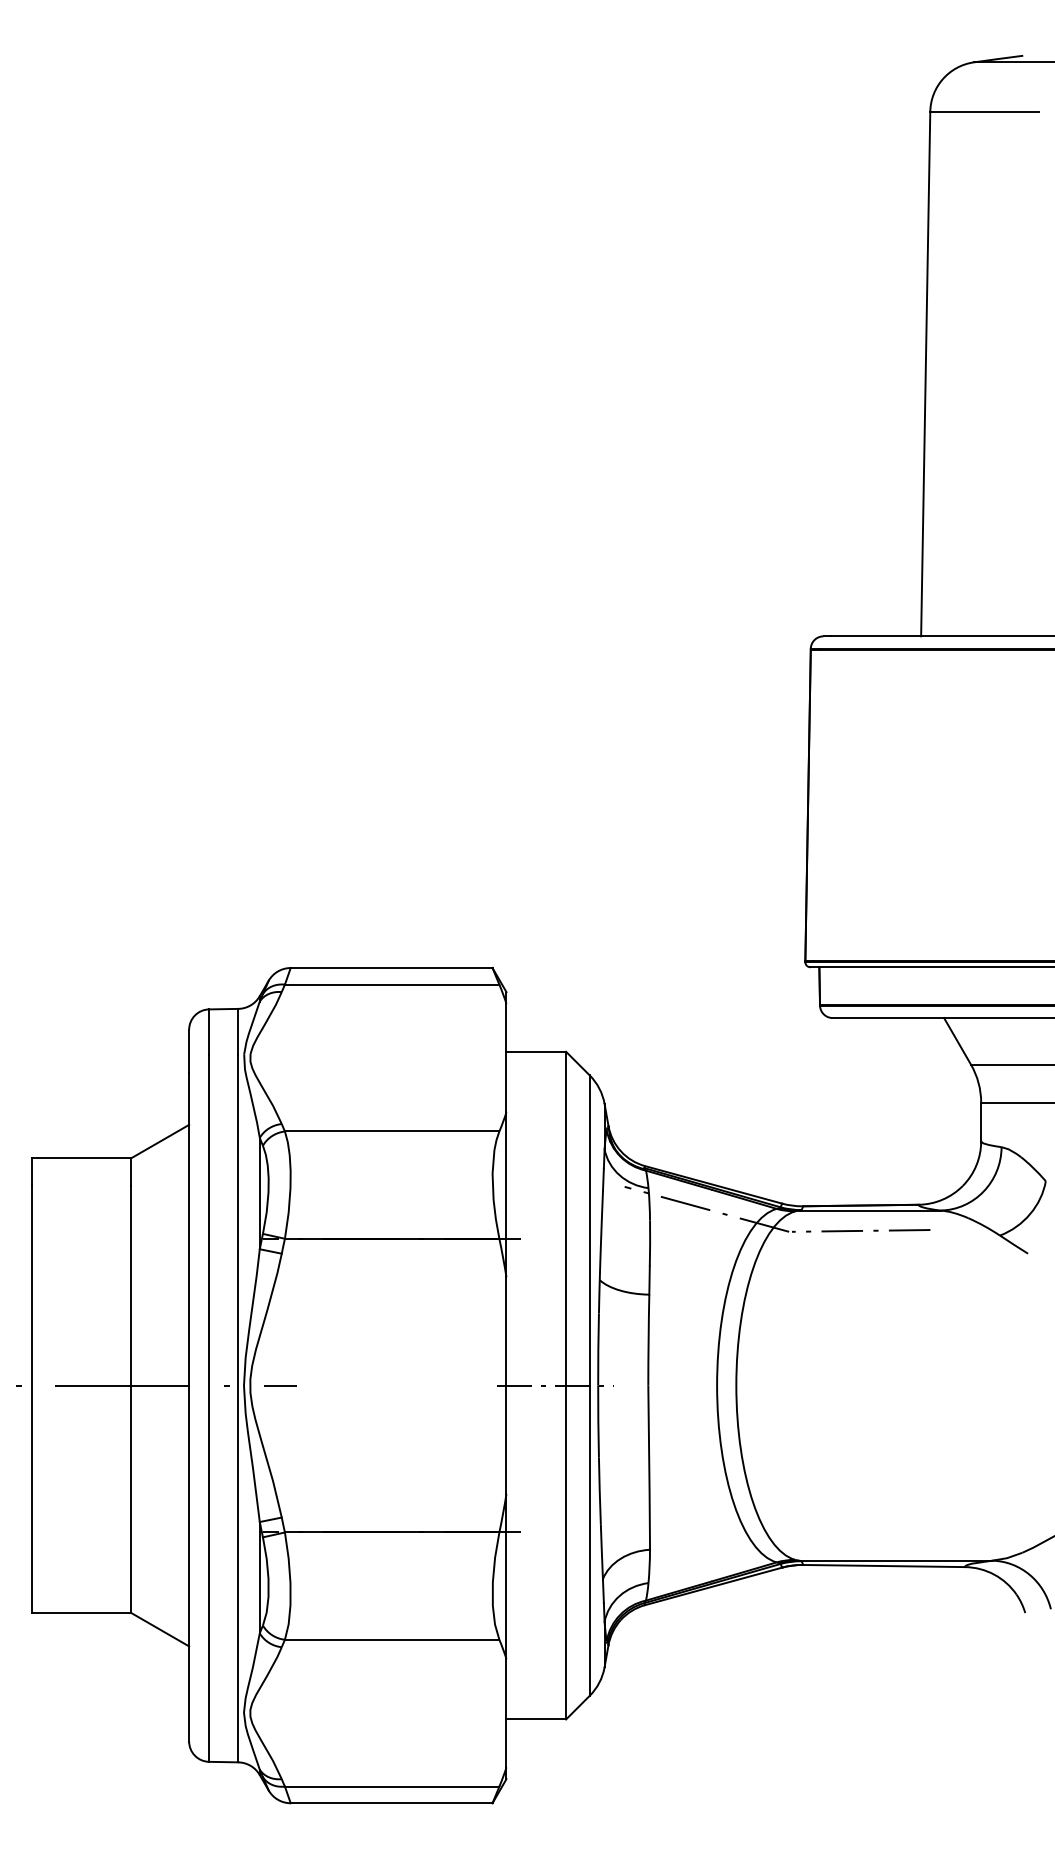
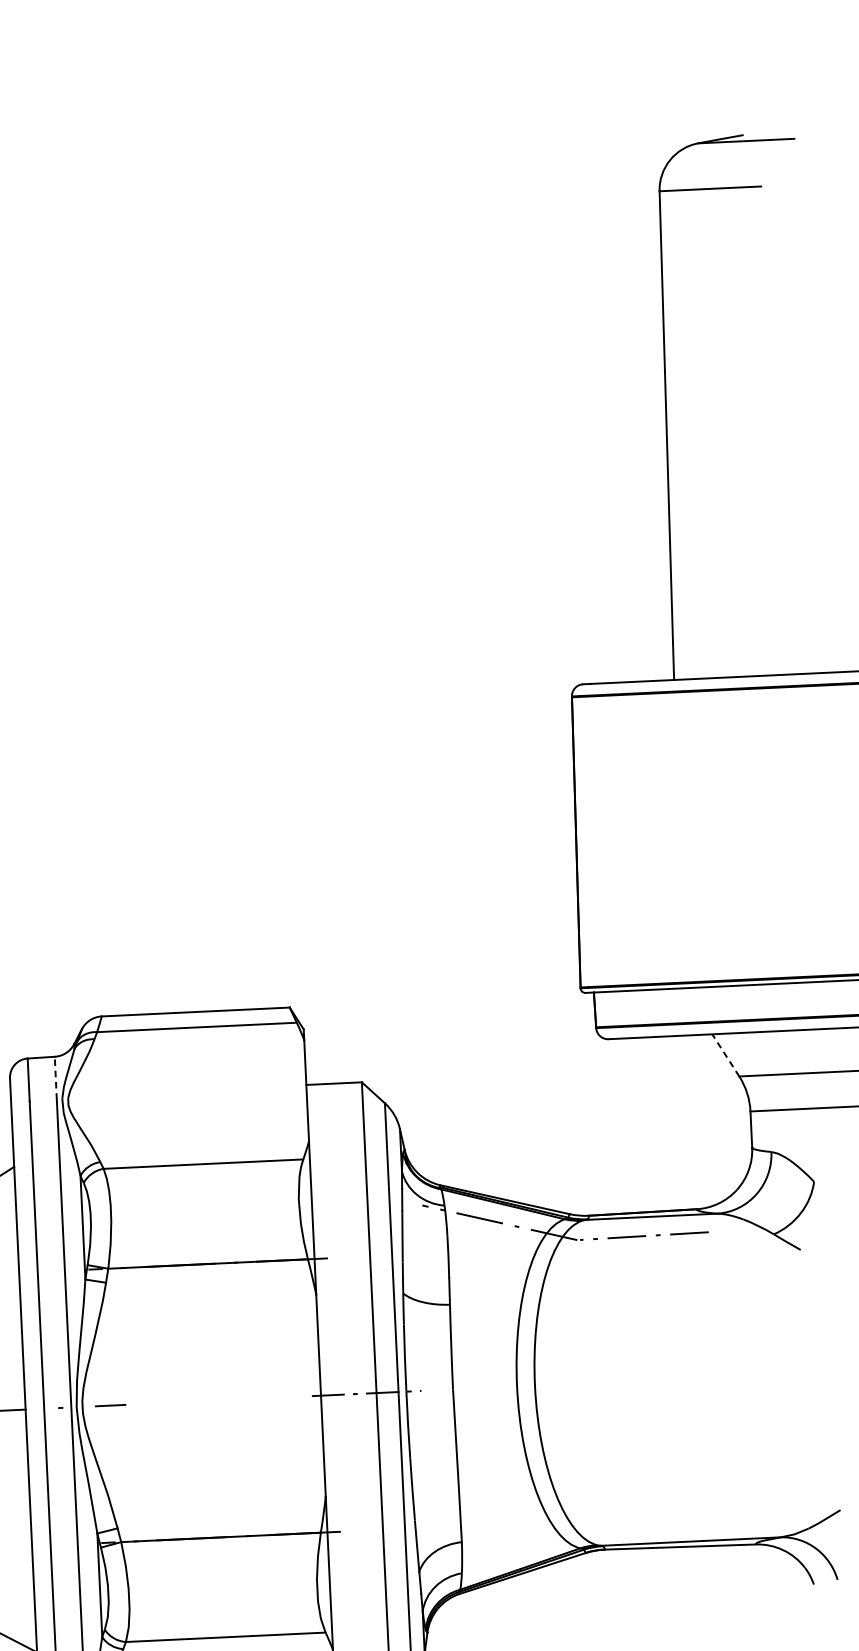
line: (238, 1031) -> (56, 1077), solid -> dashed
line: (957, 1041) -> (725, 1055), solid -> dashed

